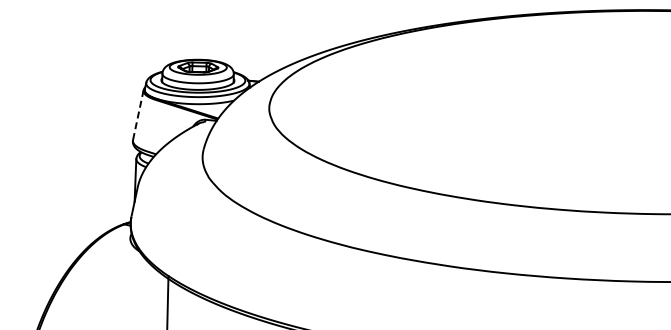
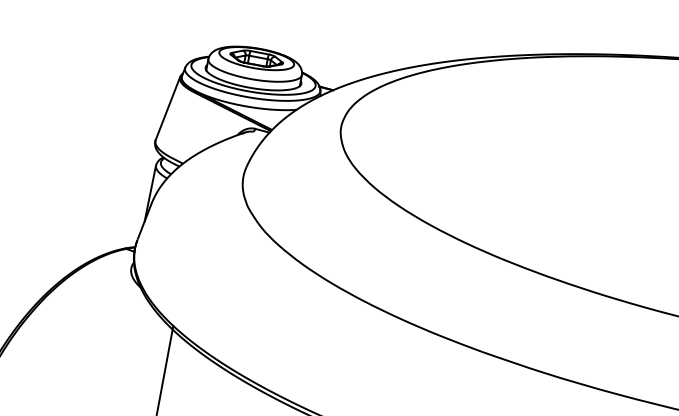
line: (138, 114) -> (168, 107), dashed -> solid

